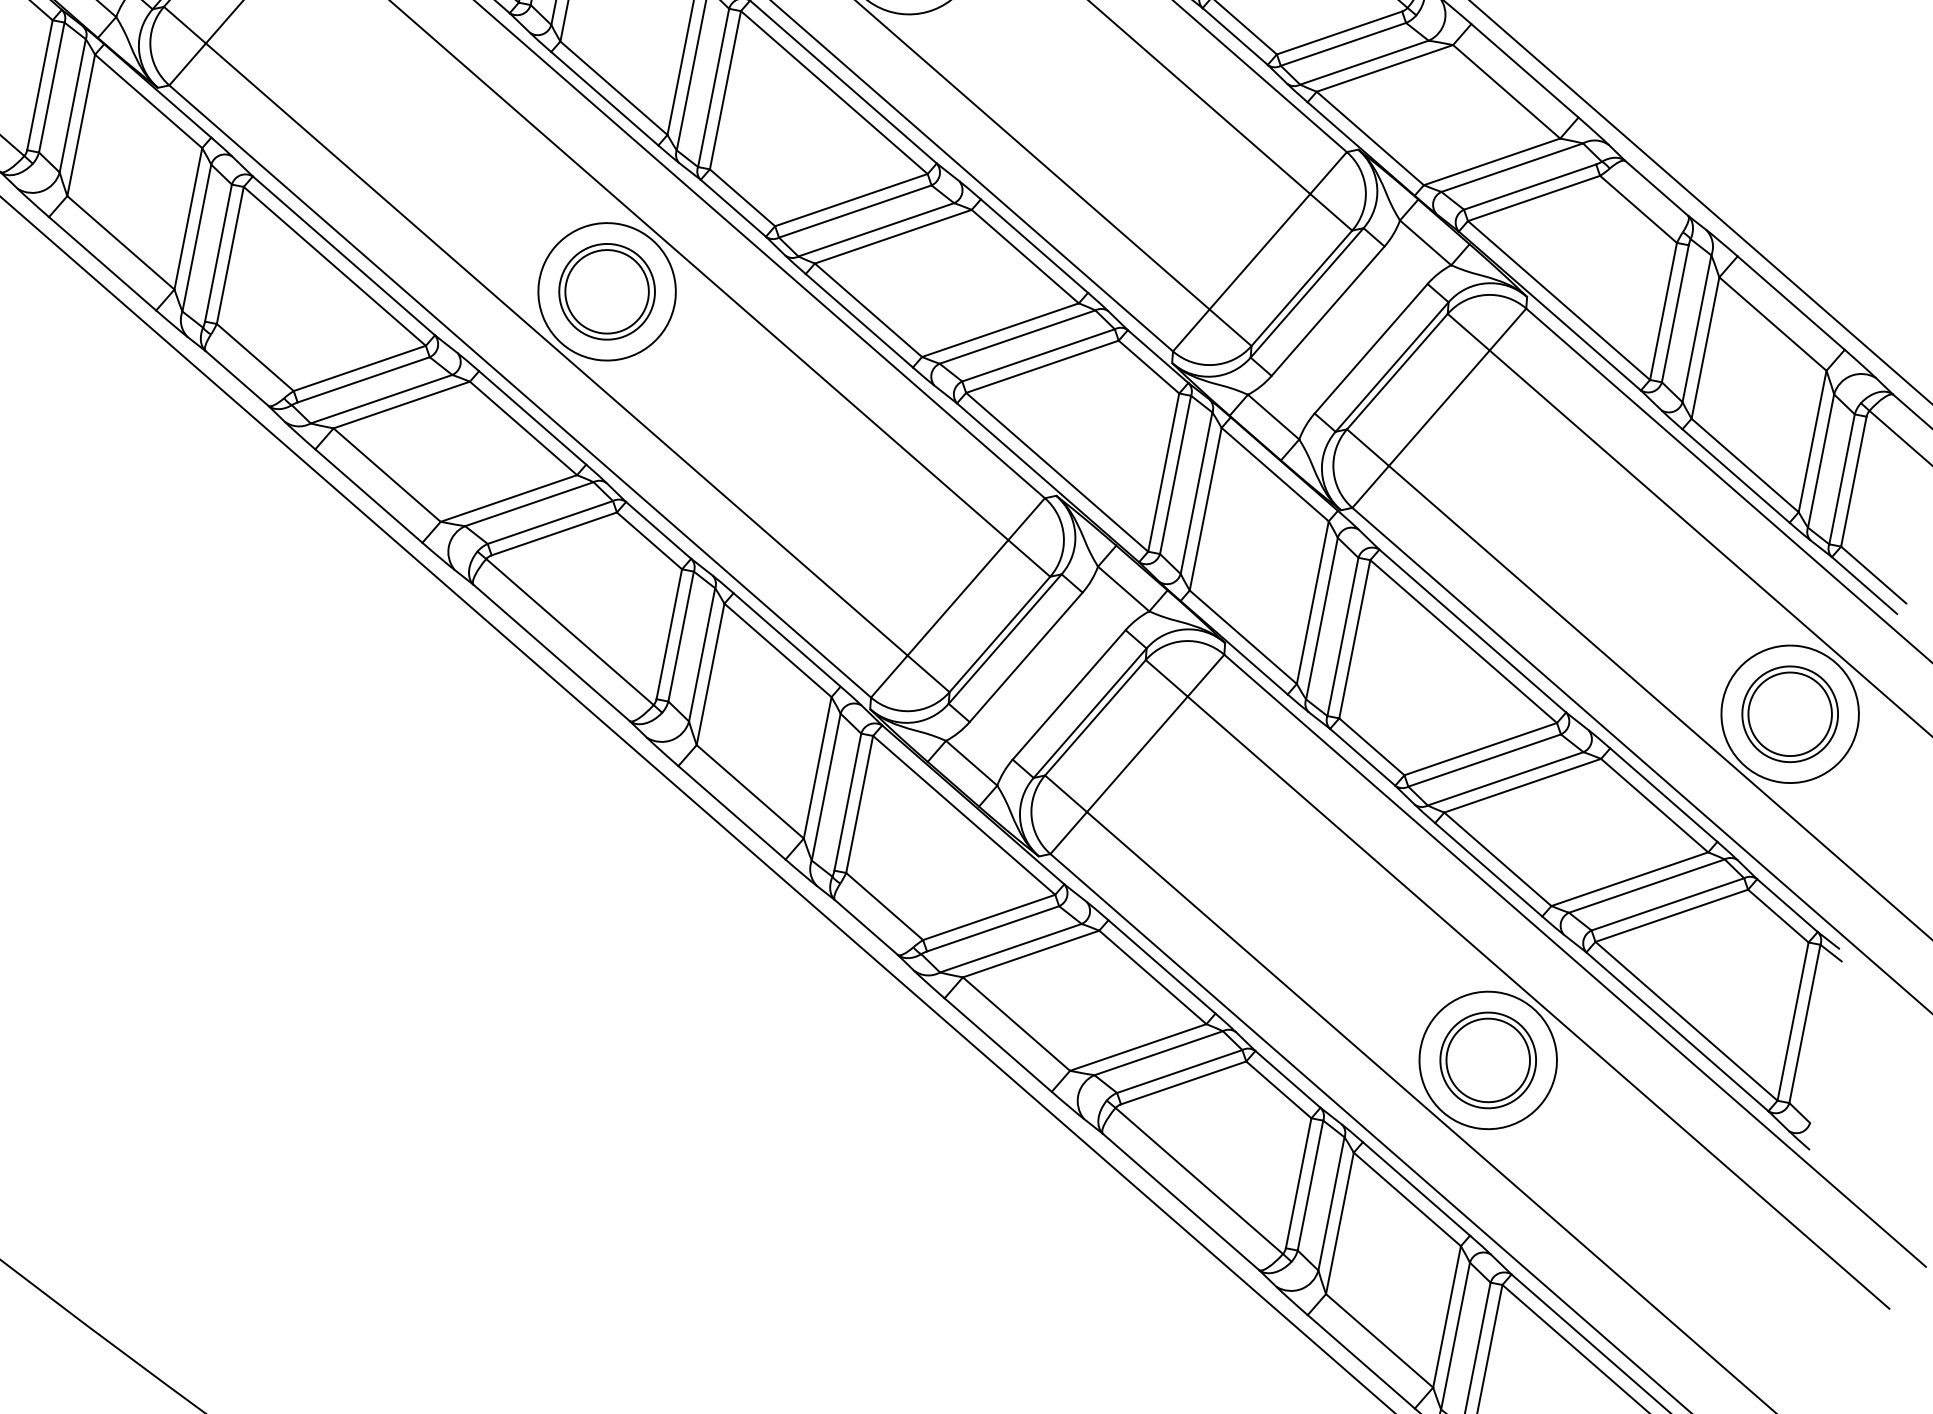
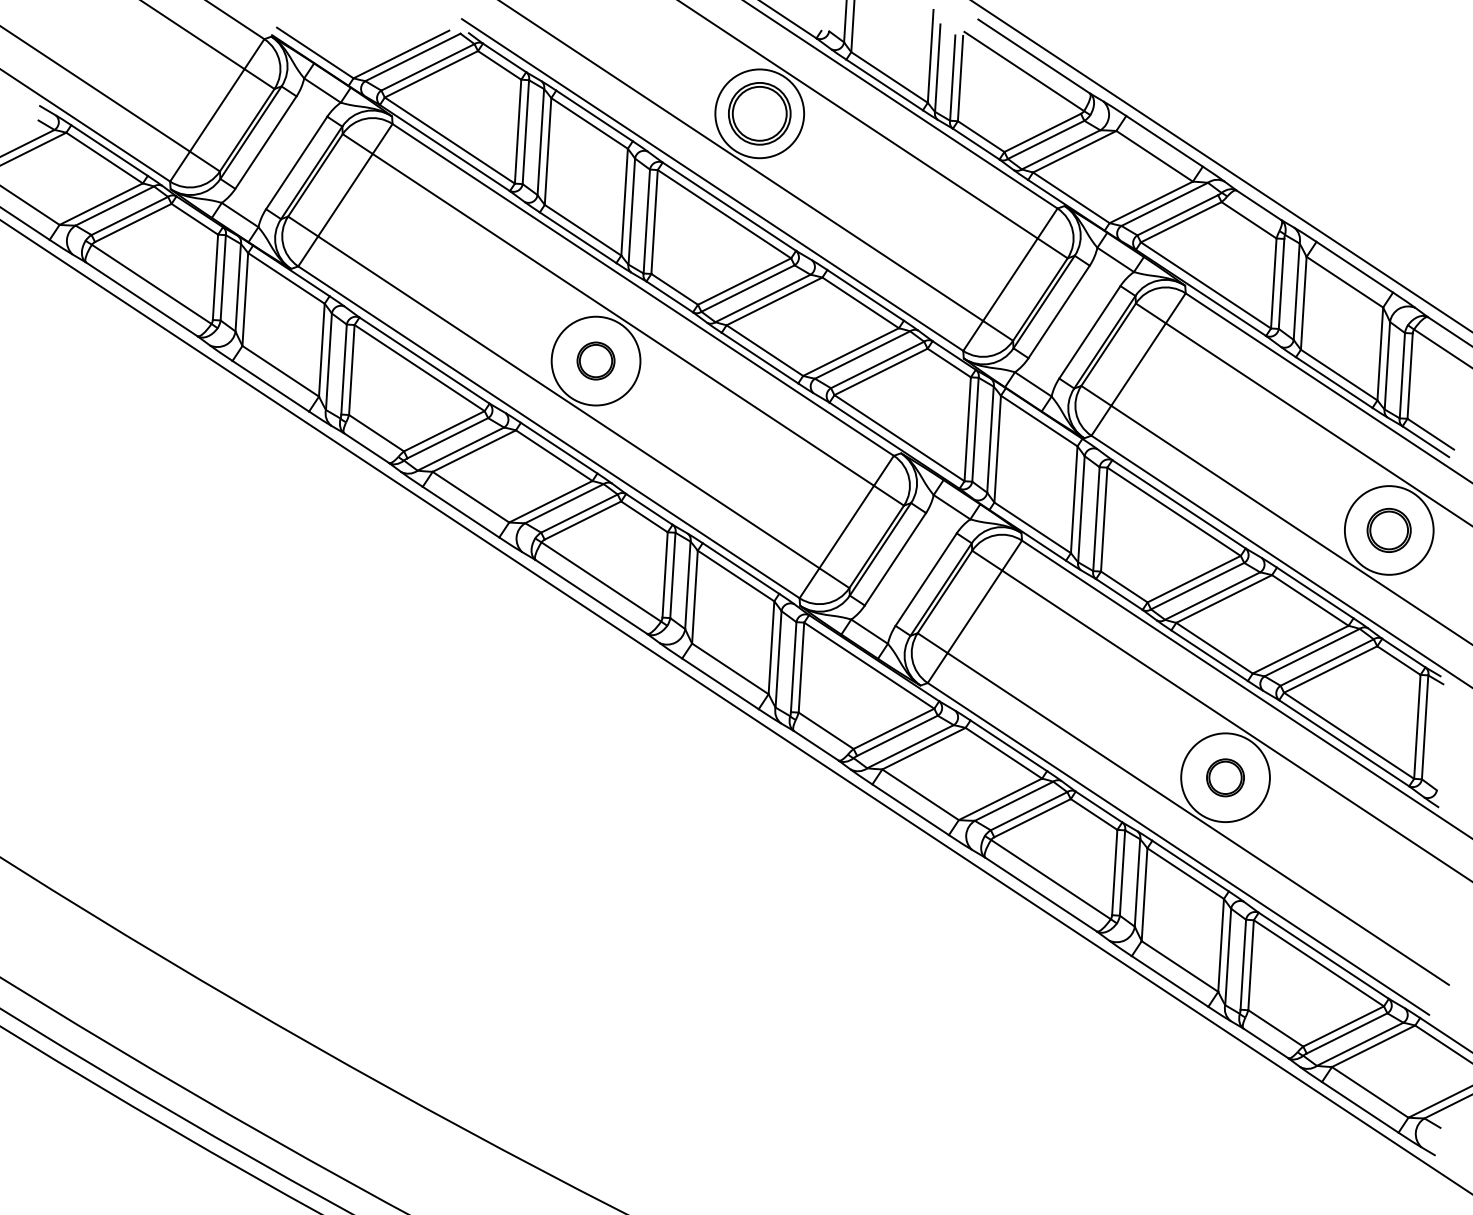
part: (606, 290) -> (595, 360), size x0.6
part: (1789, 714) -> (1388, 530), size x0.7
part: (1488, 1060) -> (1225, 777), size x0.6

